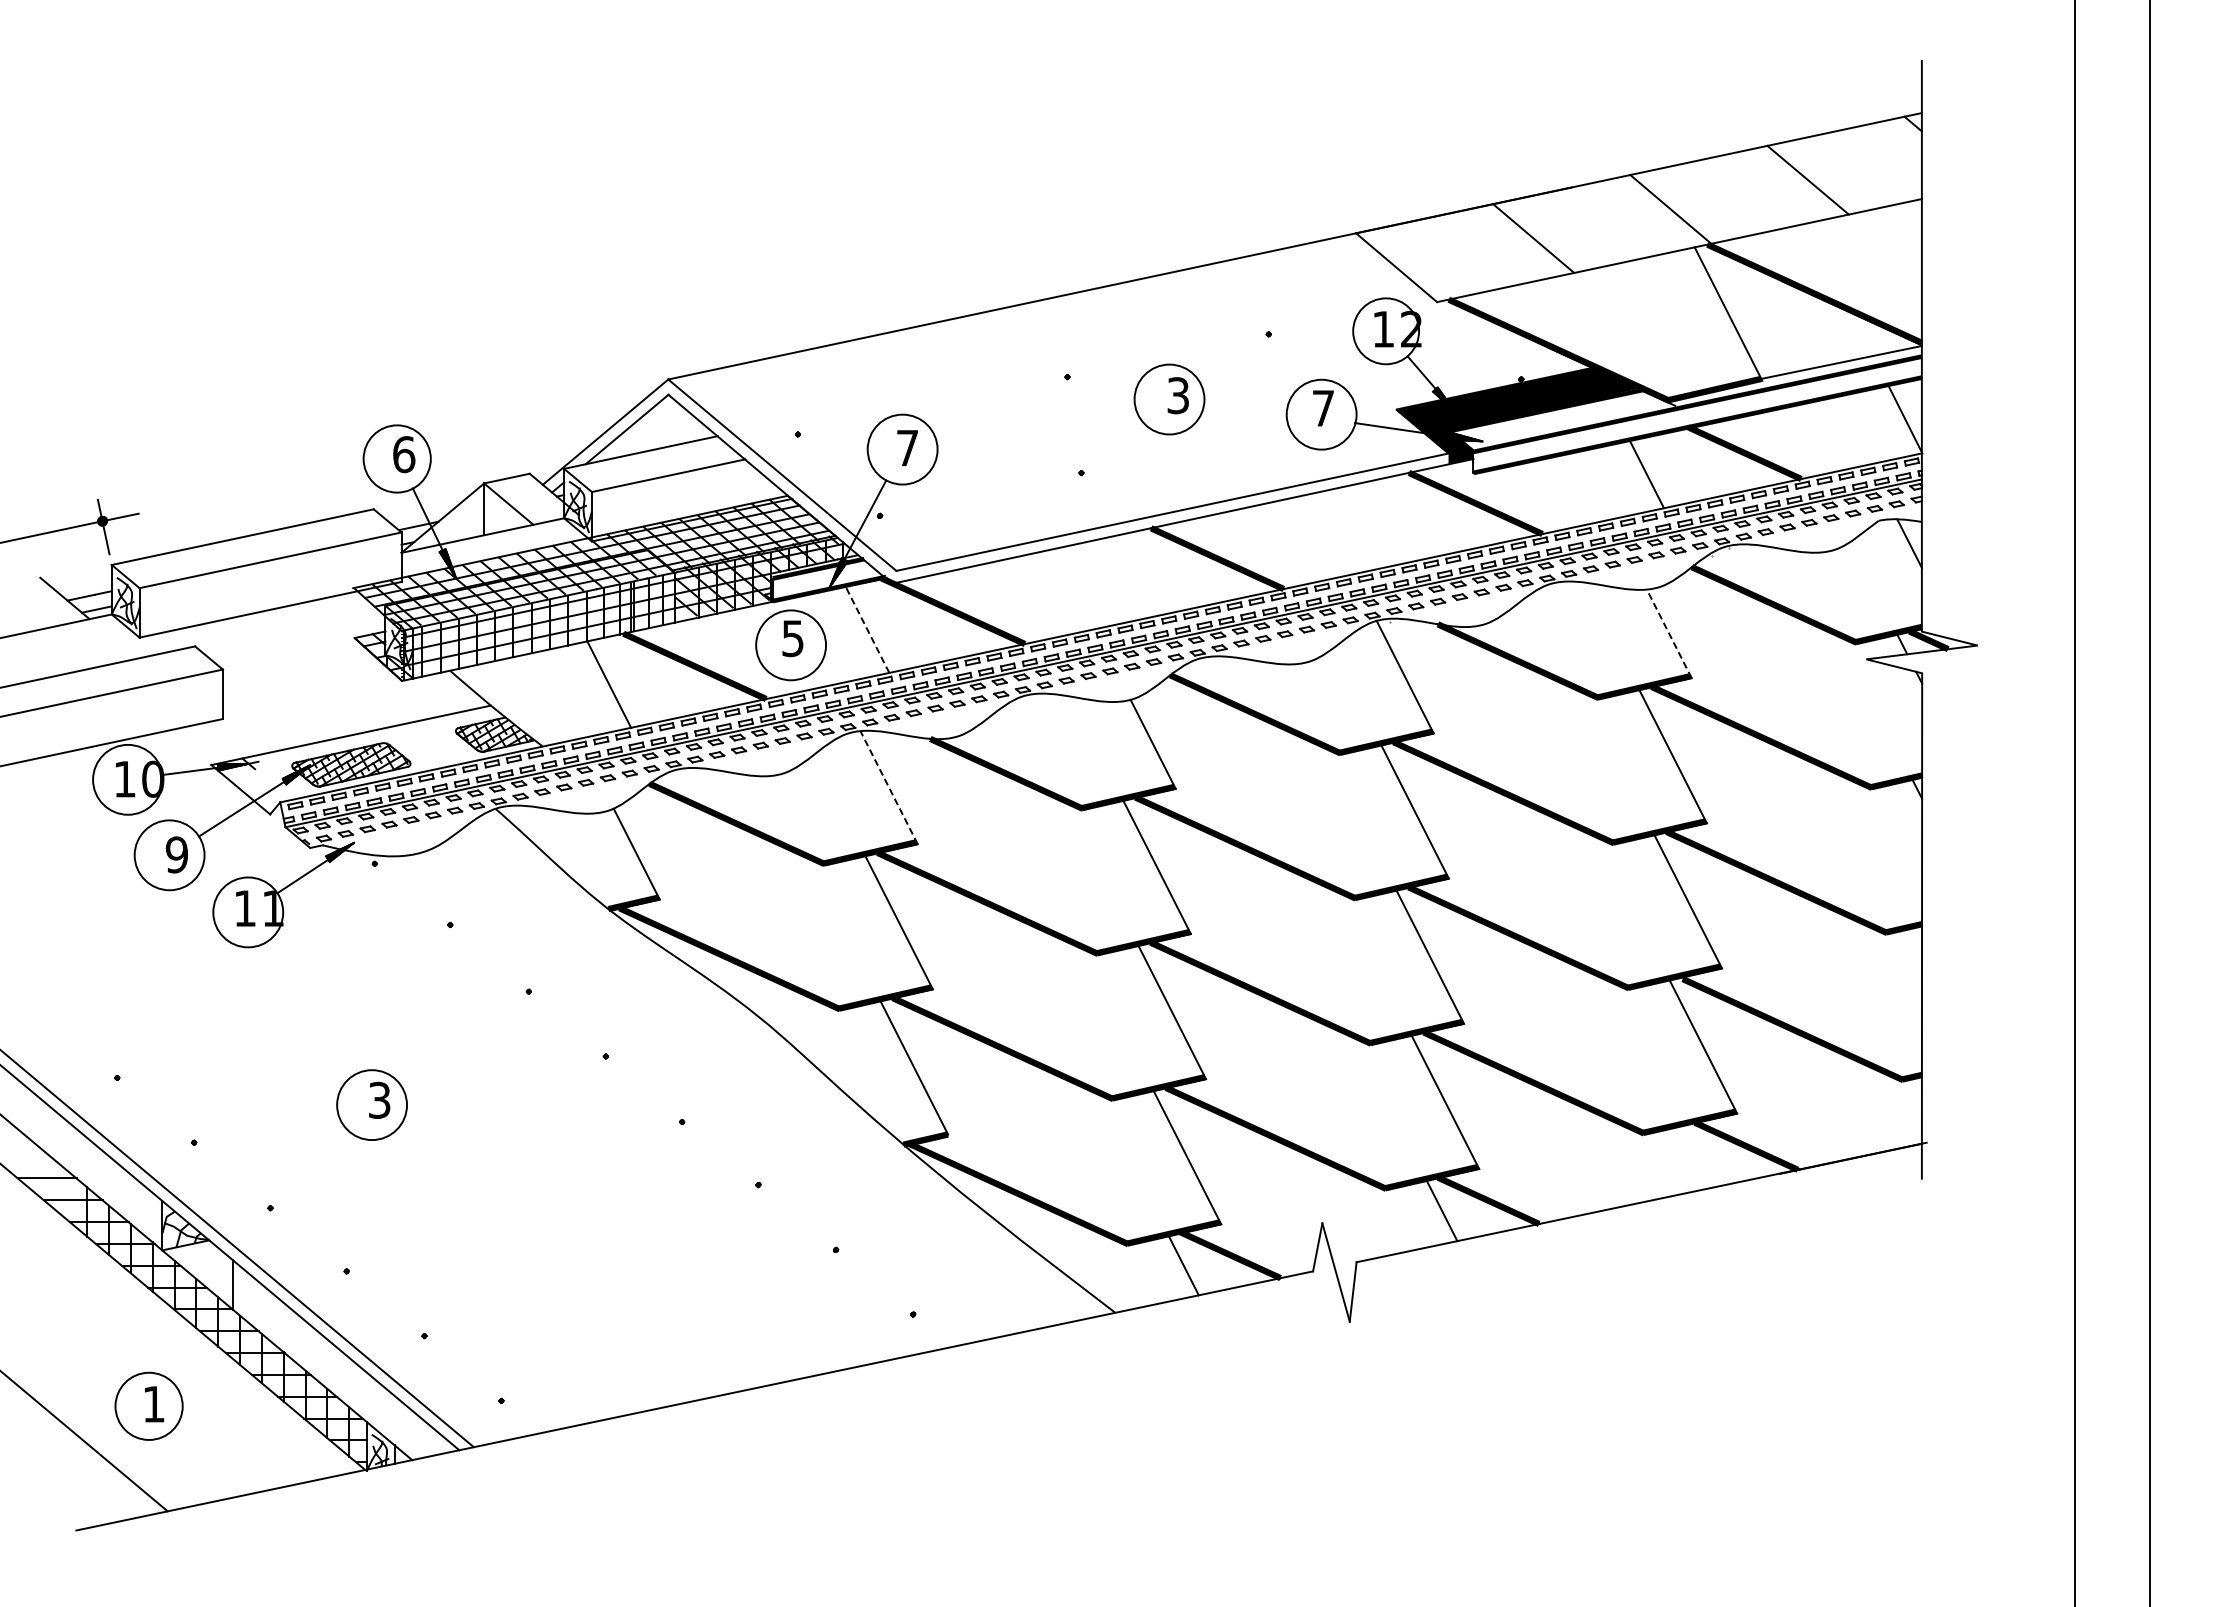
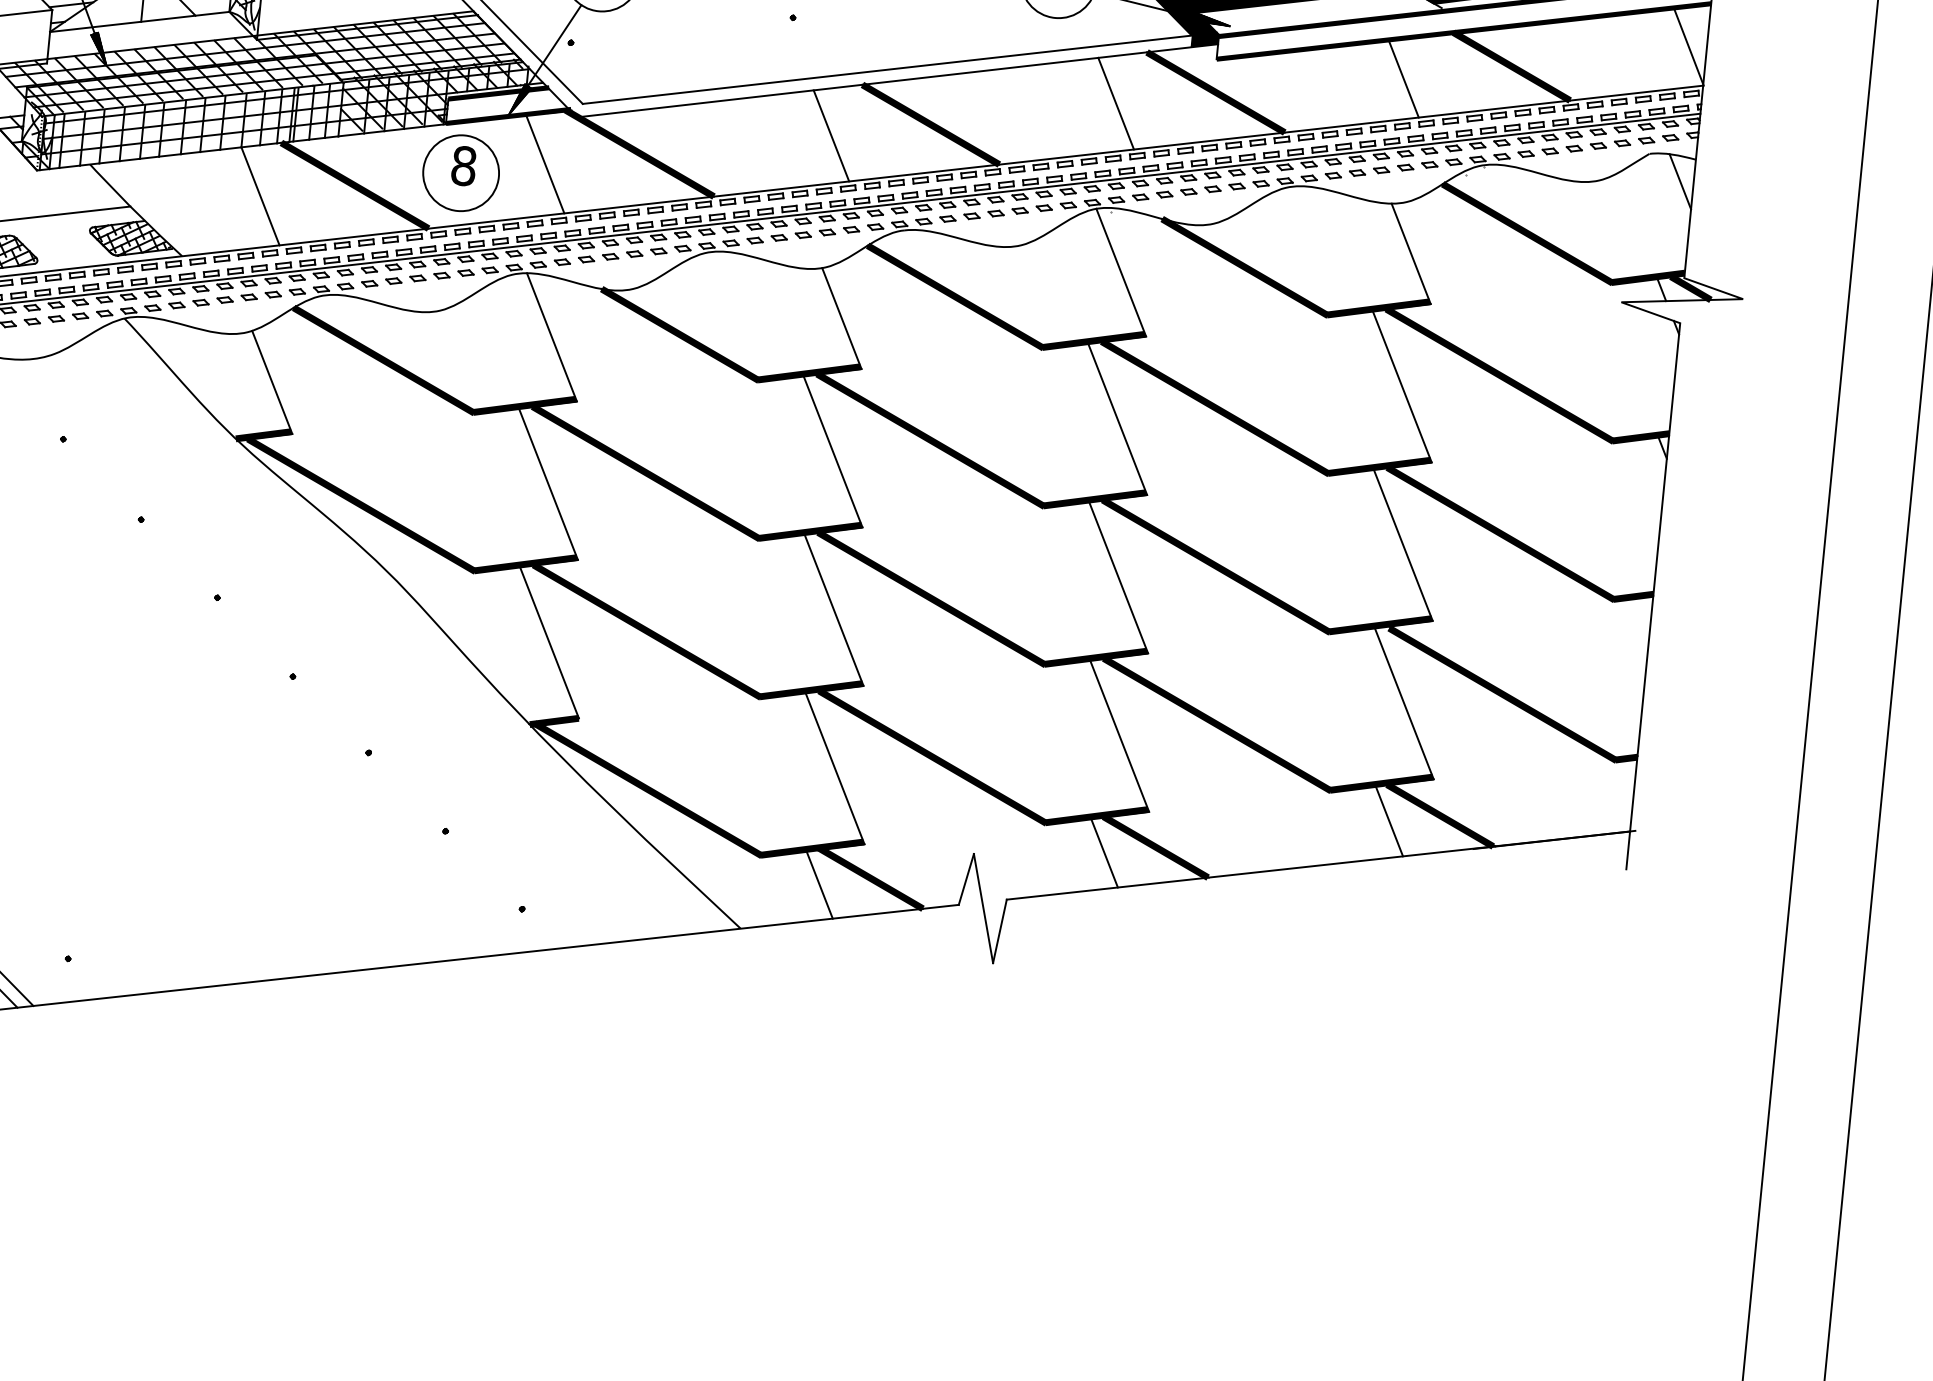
line: (1384, 522) -> (1115, 103), added
line: (1126, 577) -> (830, 135), added
line: (867, 629) -> (545, 164), dashed -> solid
line: (1669, 633) -> (1411, 253), dashed -> solid
text: (793, 638) -> (464, 166), 5 -> 8
line: (888, 787) -> (551, 337), dashed -> solid
line: (1699, 1155) -> (1388, 820), added

